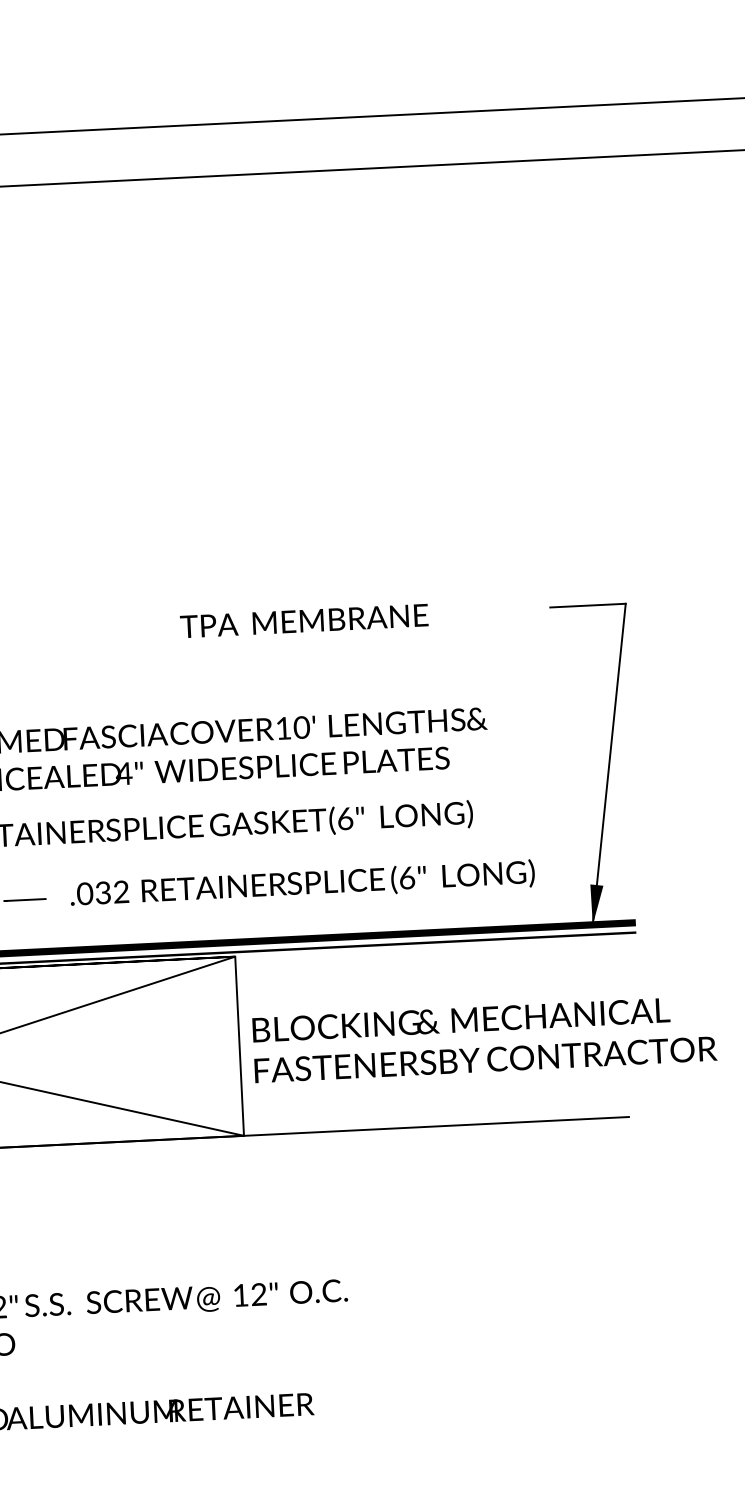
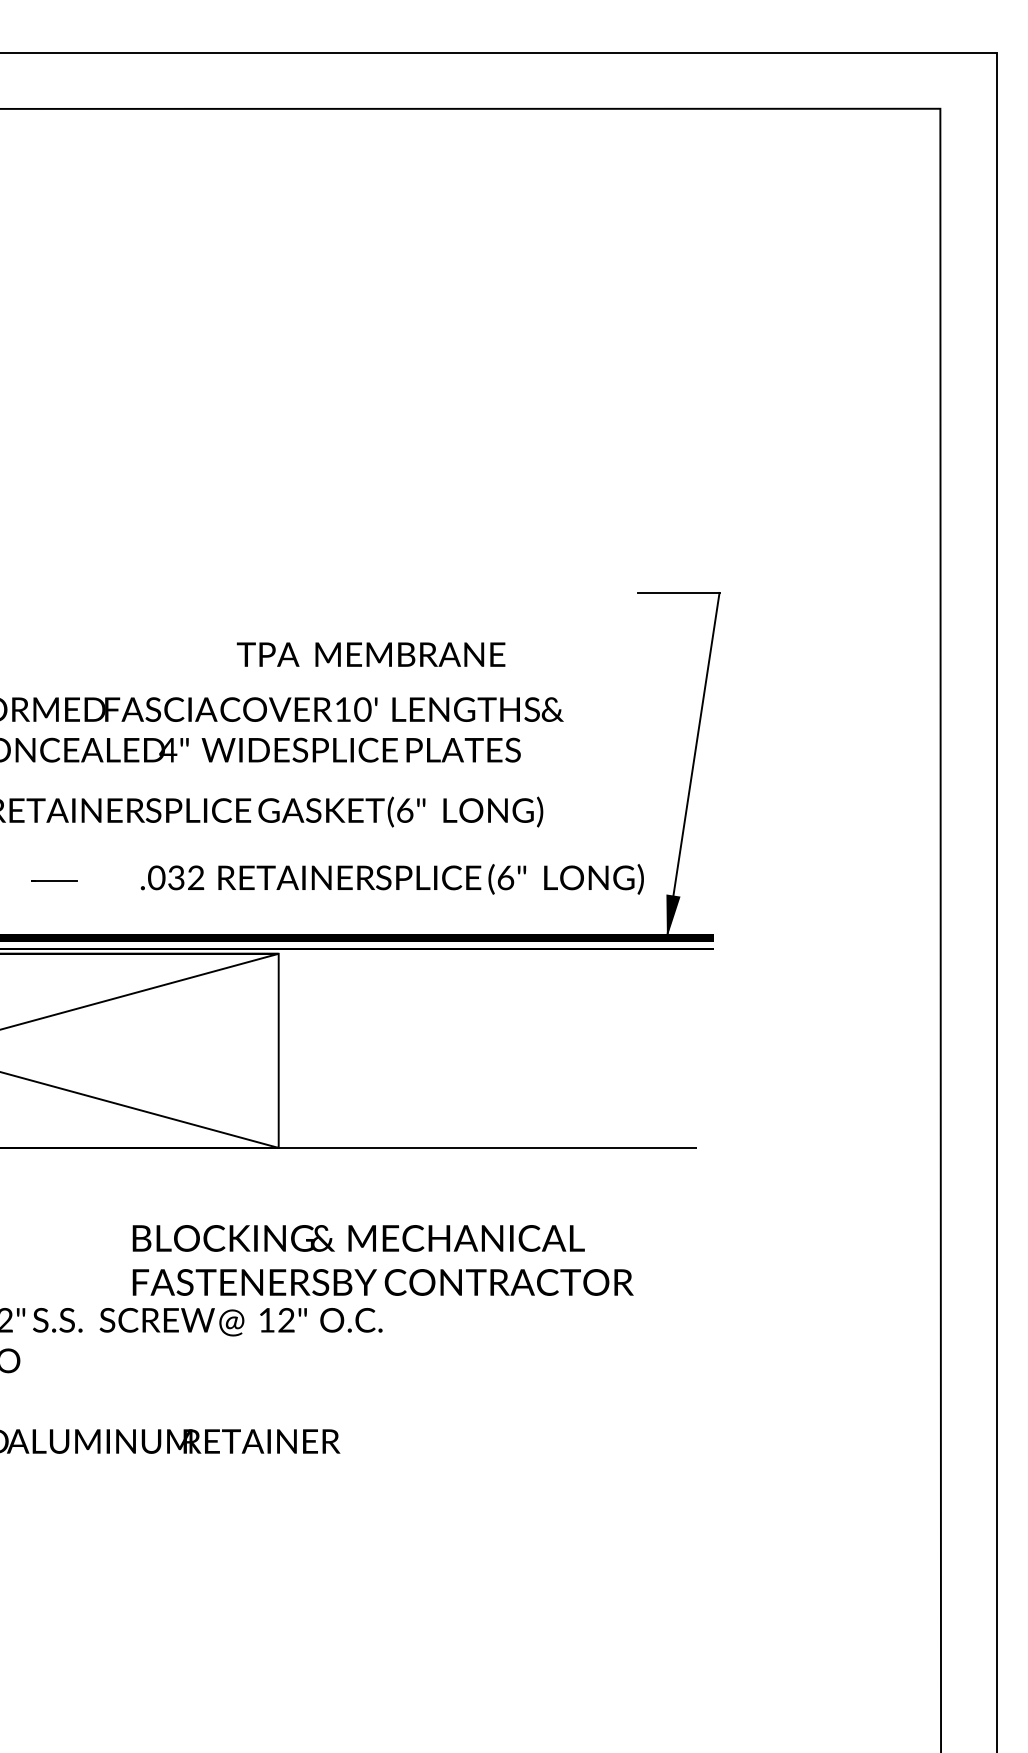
text: (303, 620) -> (370, 654), moved
text: (301, 884) -> (391, 879), moved
text: (484, 1039) -> (382, 1260), moved

